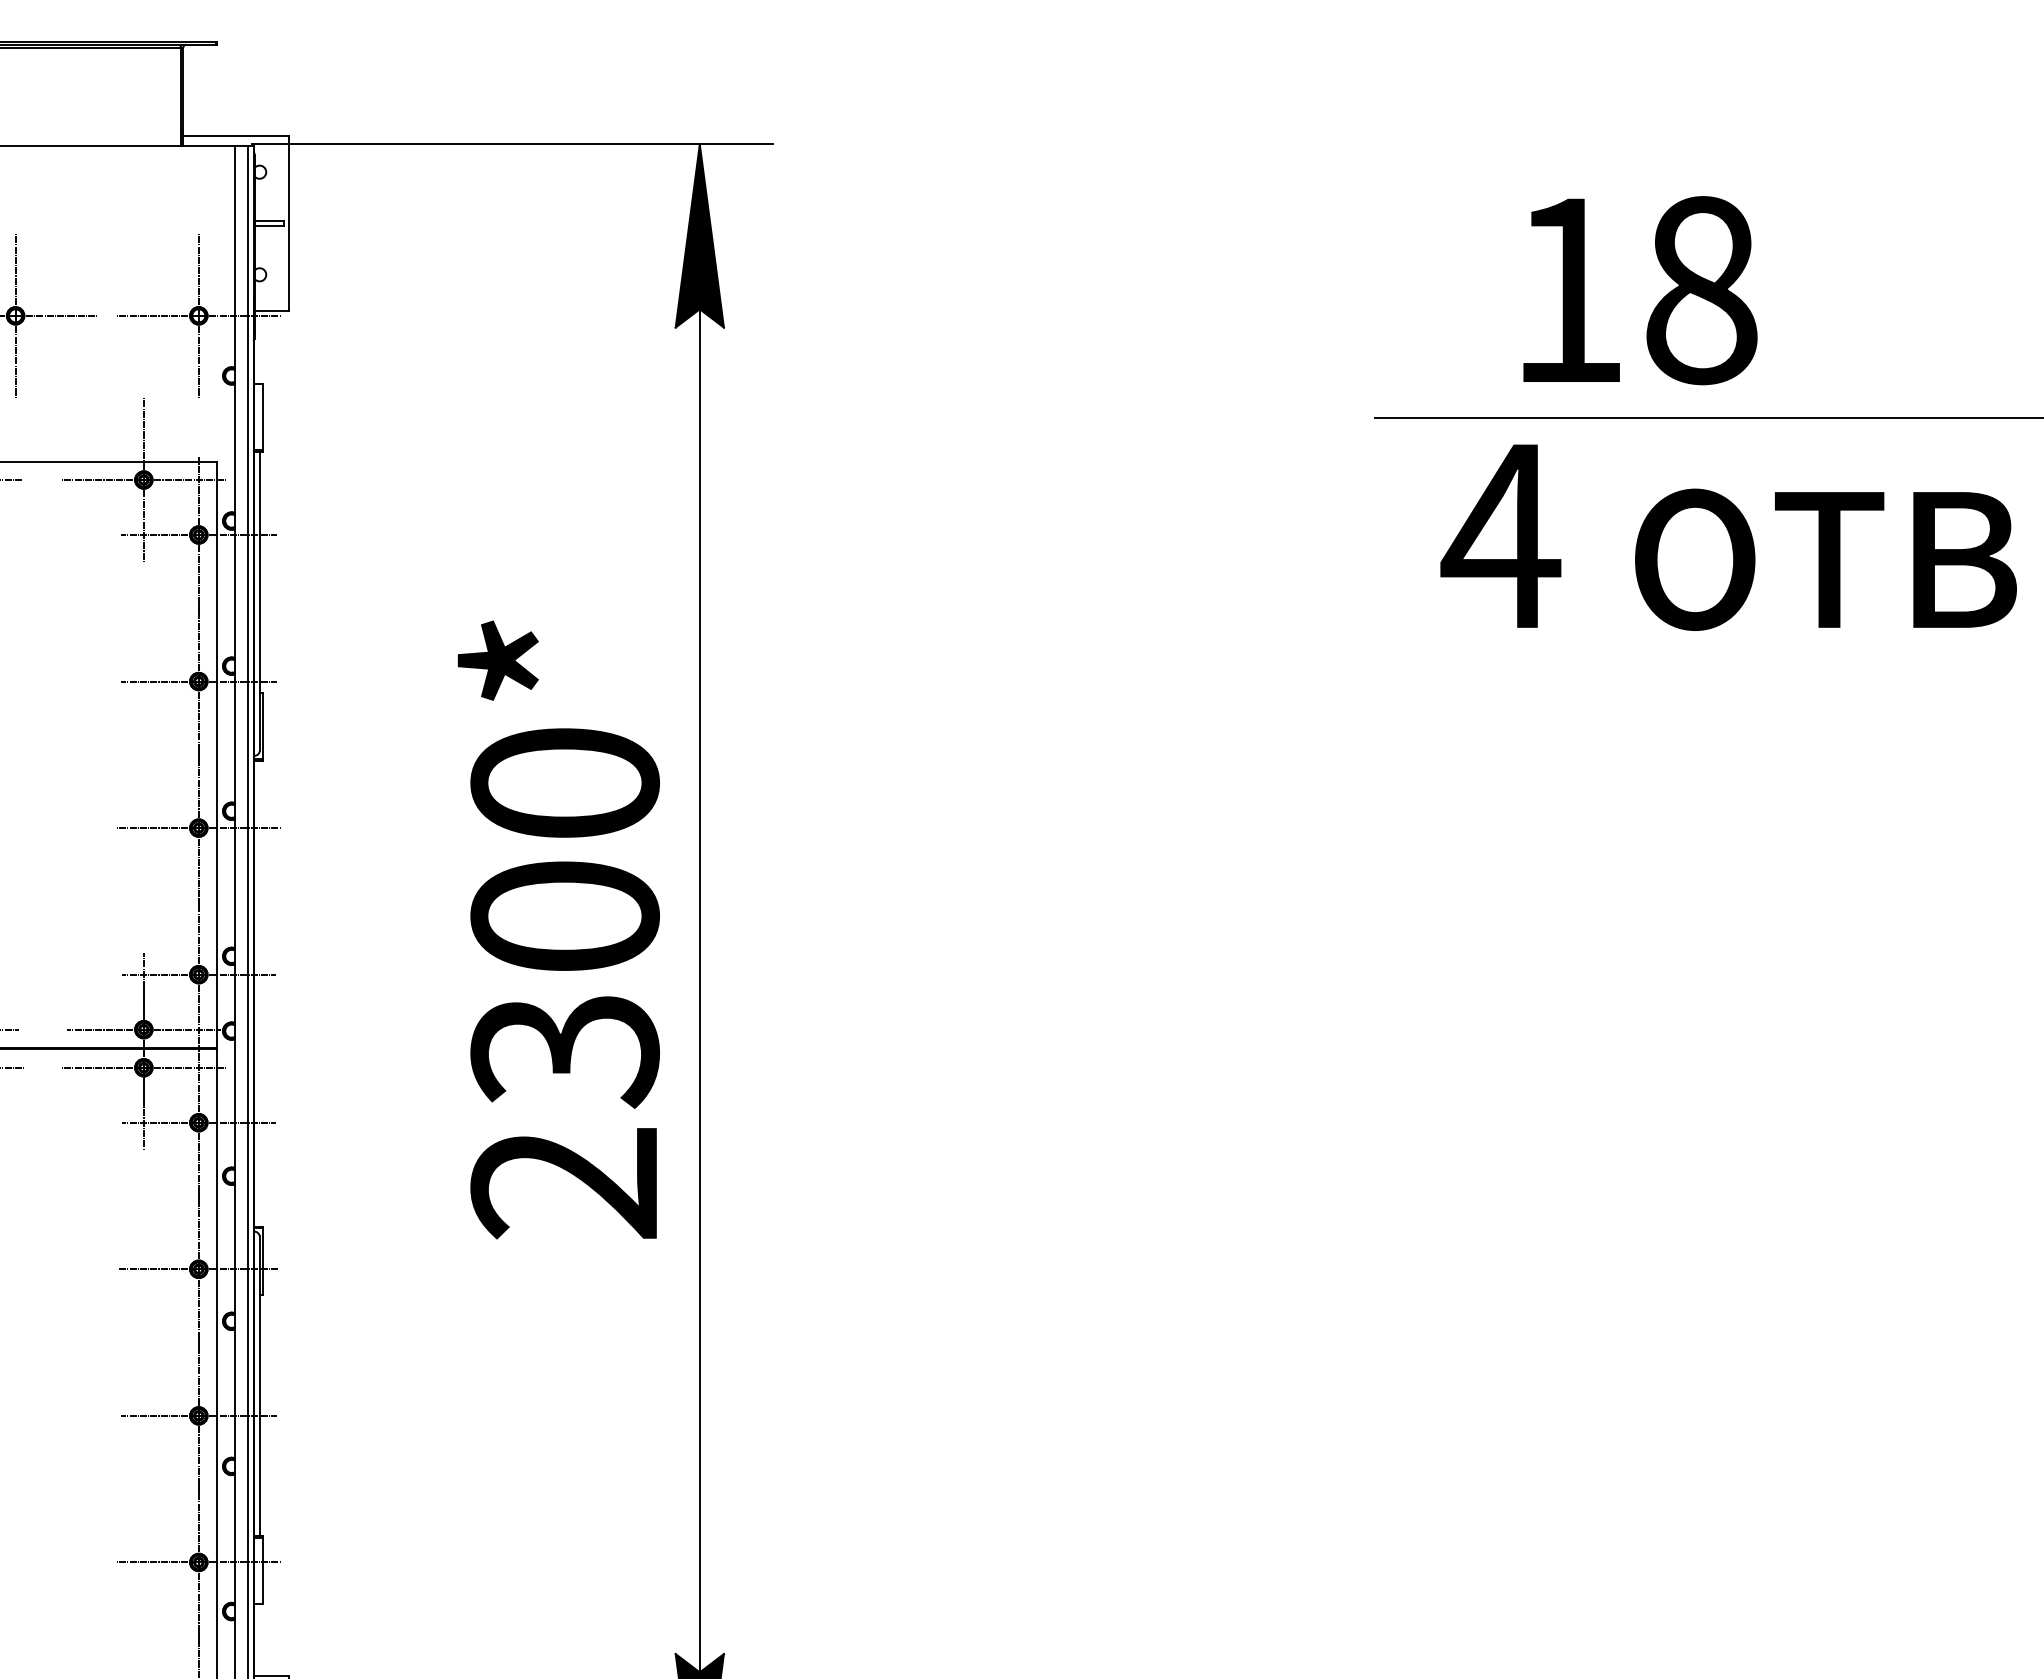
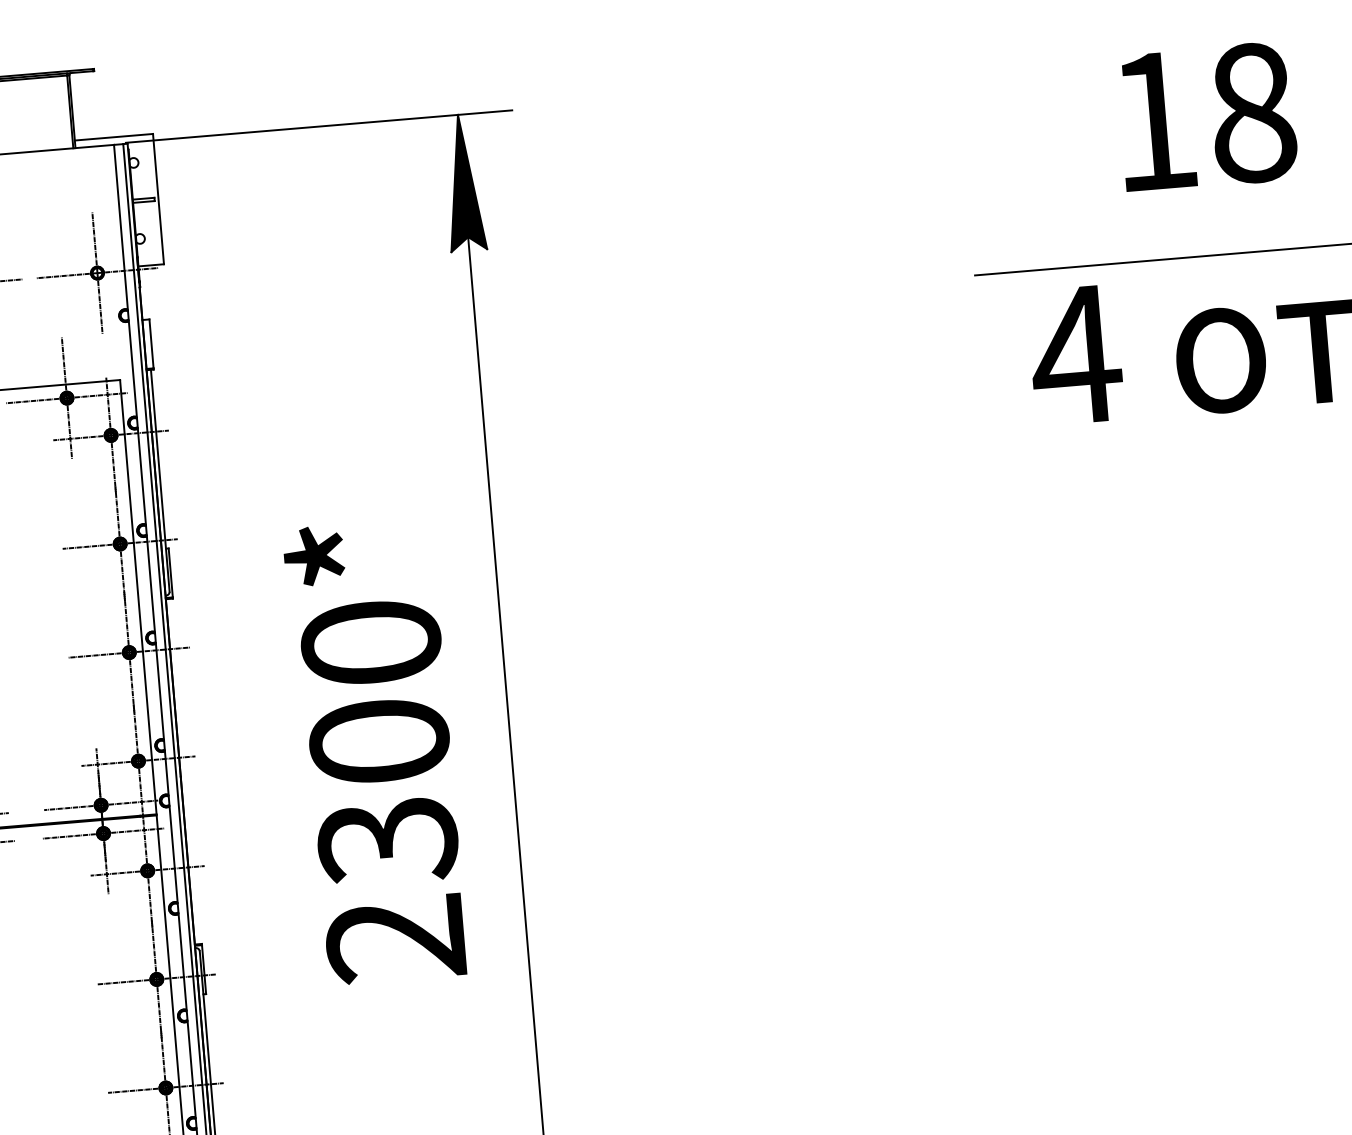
text: (1640, 290) -> (1207, 116), moved
text: (558, 929) -> (375, 751), moved

